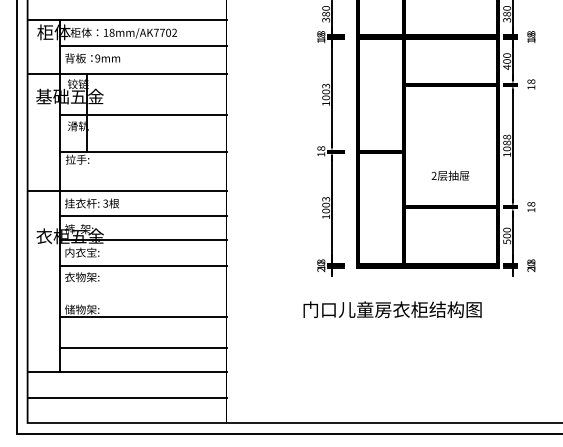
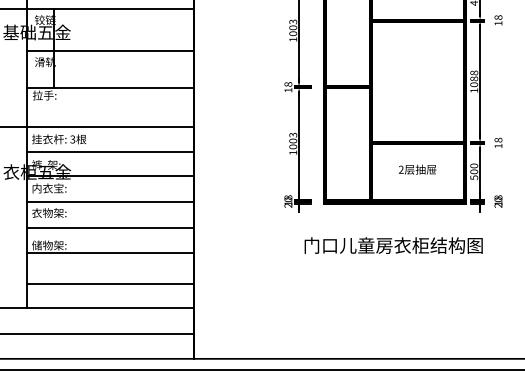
text: (450, 175) -> (417, 169), moved
line: (143, 291) -> (110, 227), added
text: (392, 309) -> (393, 245), moved

